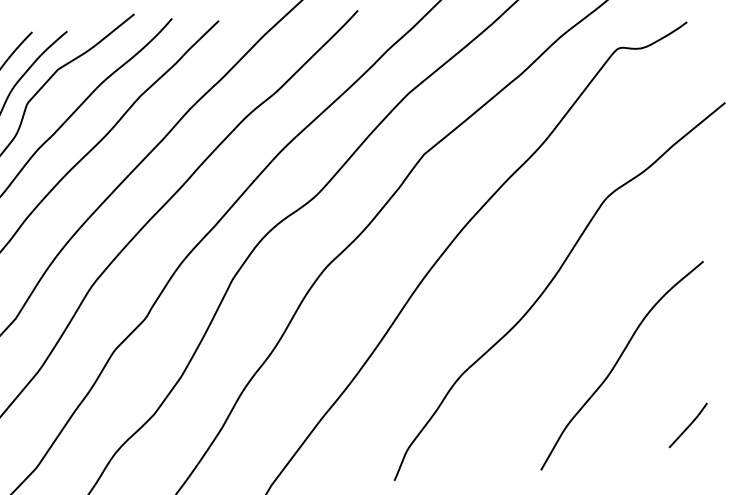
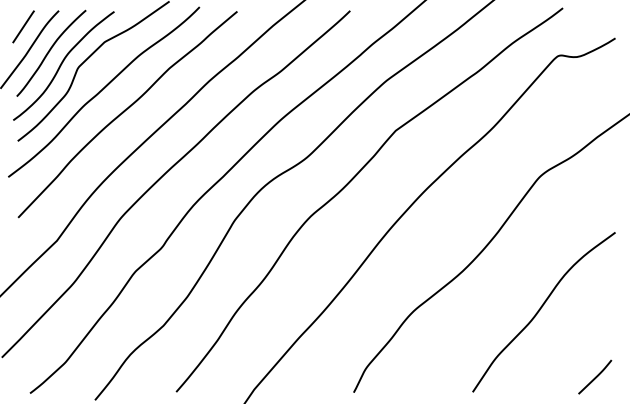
line: (688, 424) -> (595, 376), moved

